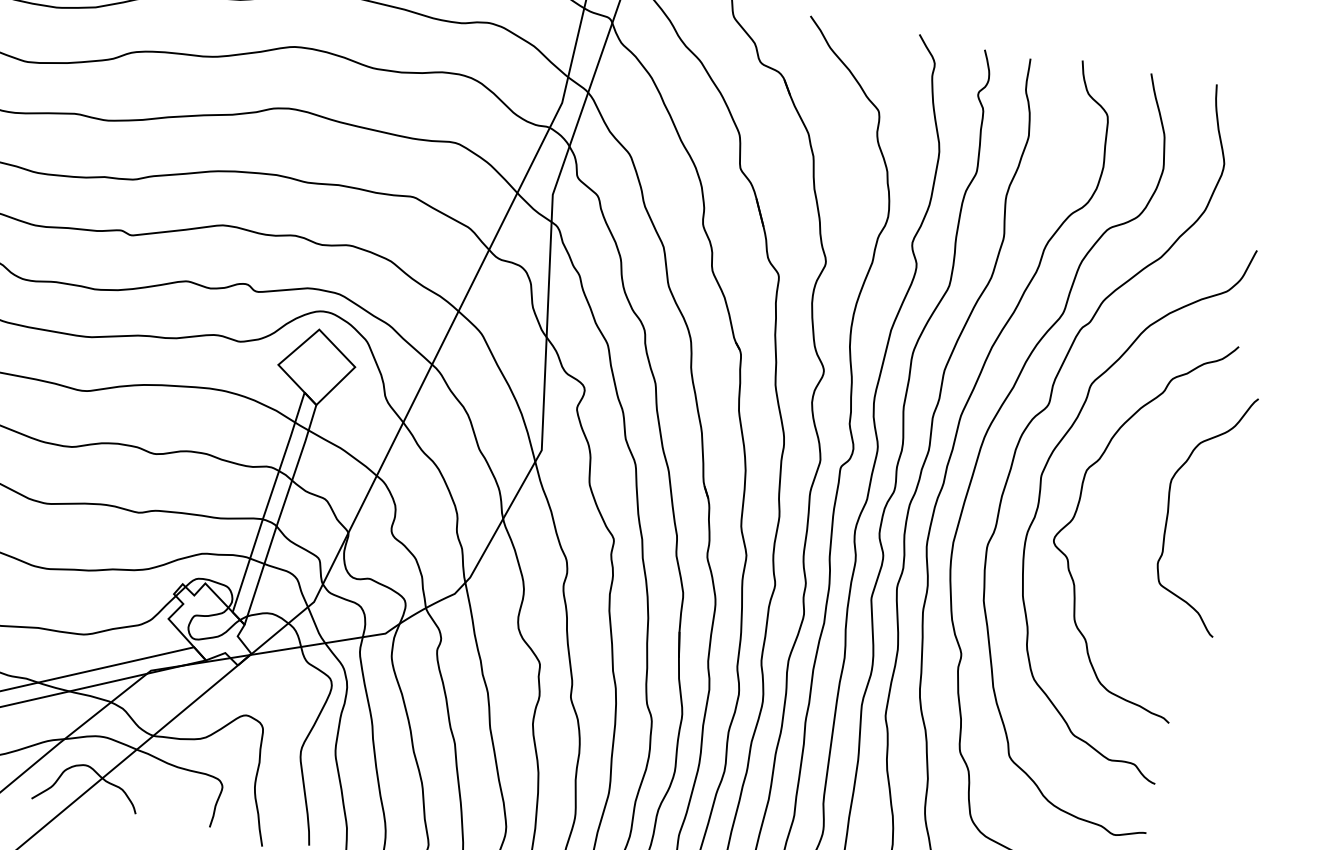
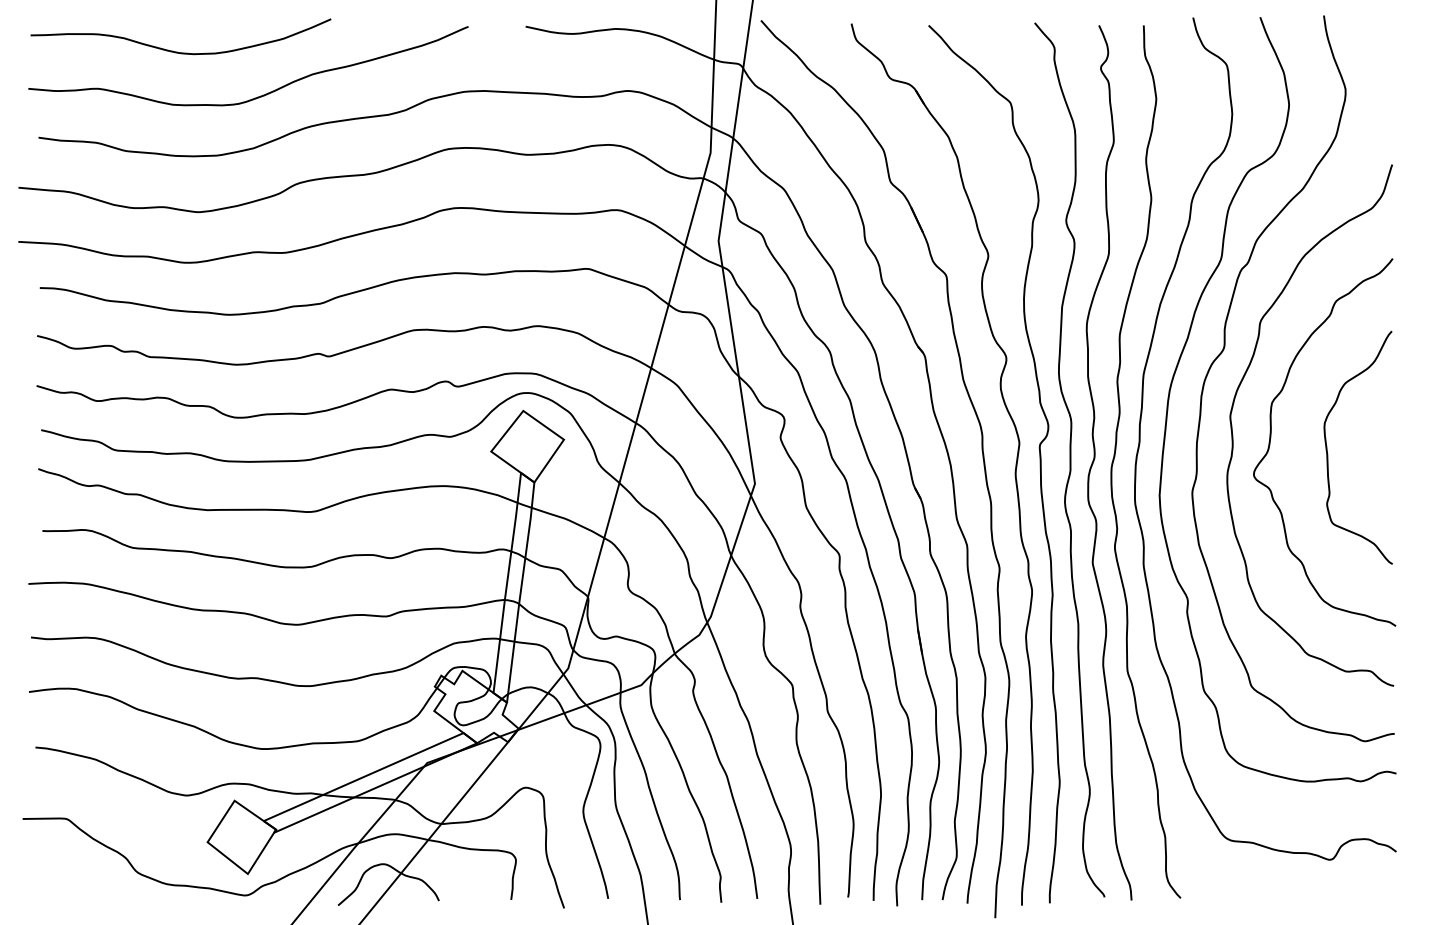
curve: (1169, 512) -> (1328, 454), moved

